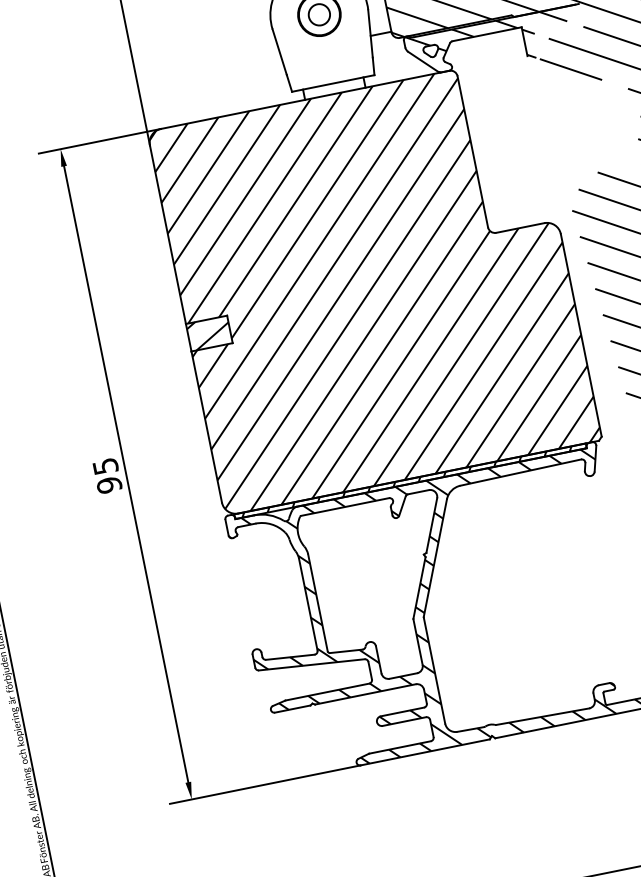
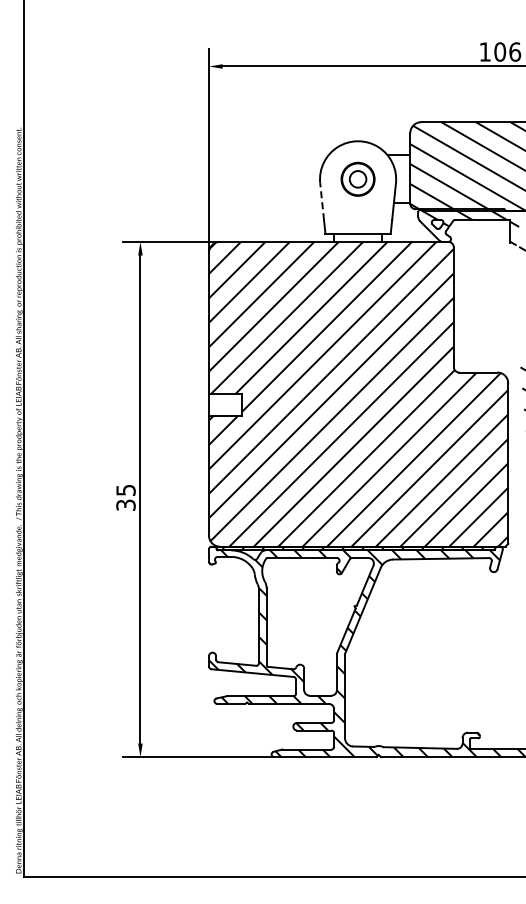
line: (280, 51) -> (322, 201), solid -> dashed
hatch: (209, 333) -> (225, 405), removed
text: (108, 485) -> (125, 505), 95 -> 35

